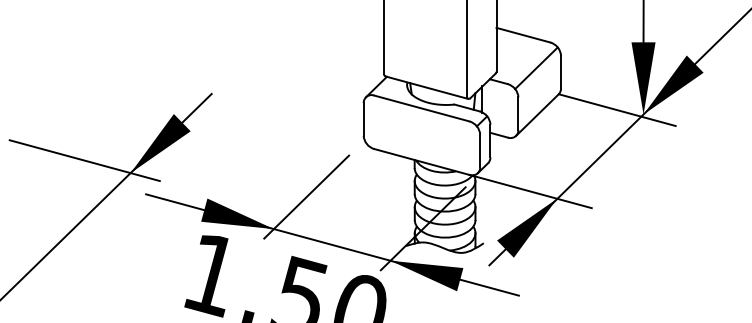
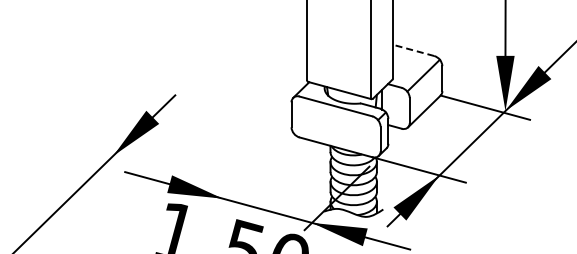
line: (523, 35) -> (413, 50), solid -> dashed
line: (83, 159) -> (77, 145), removed
line: (306, 196) -> (247, 173), removed

